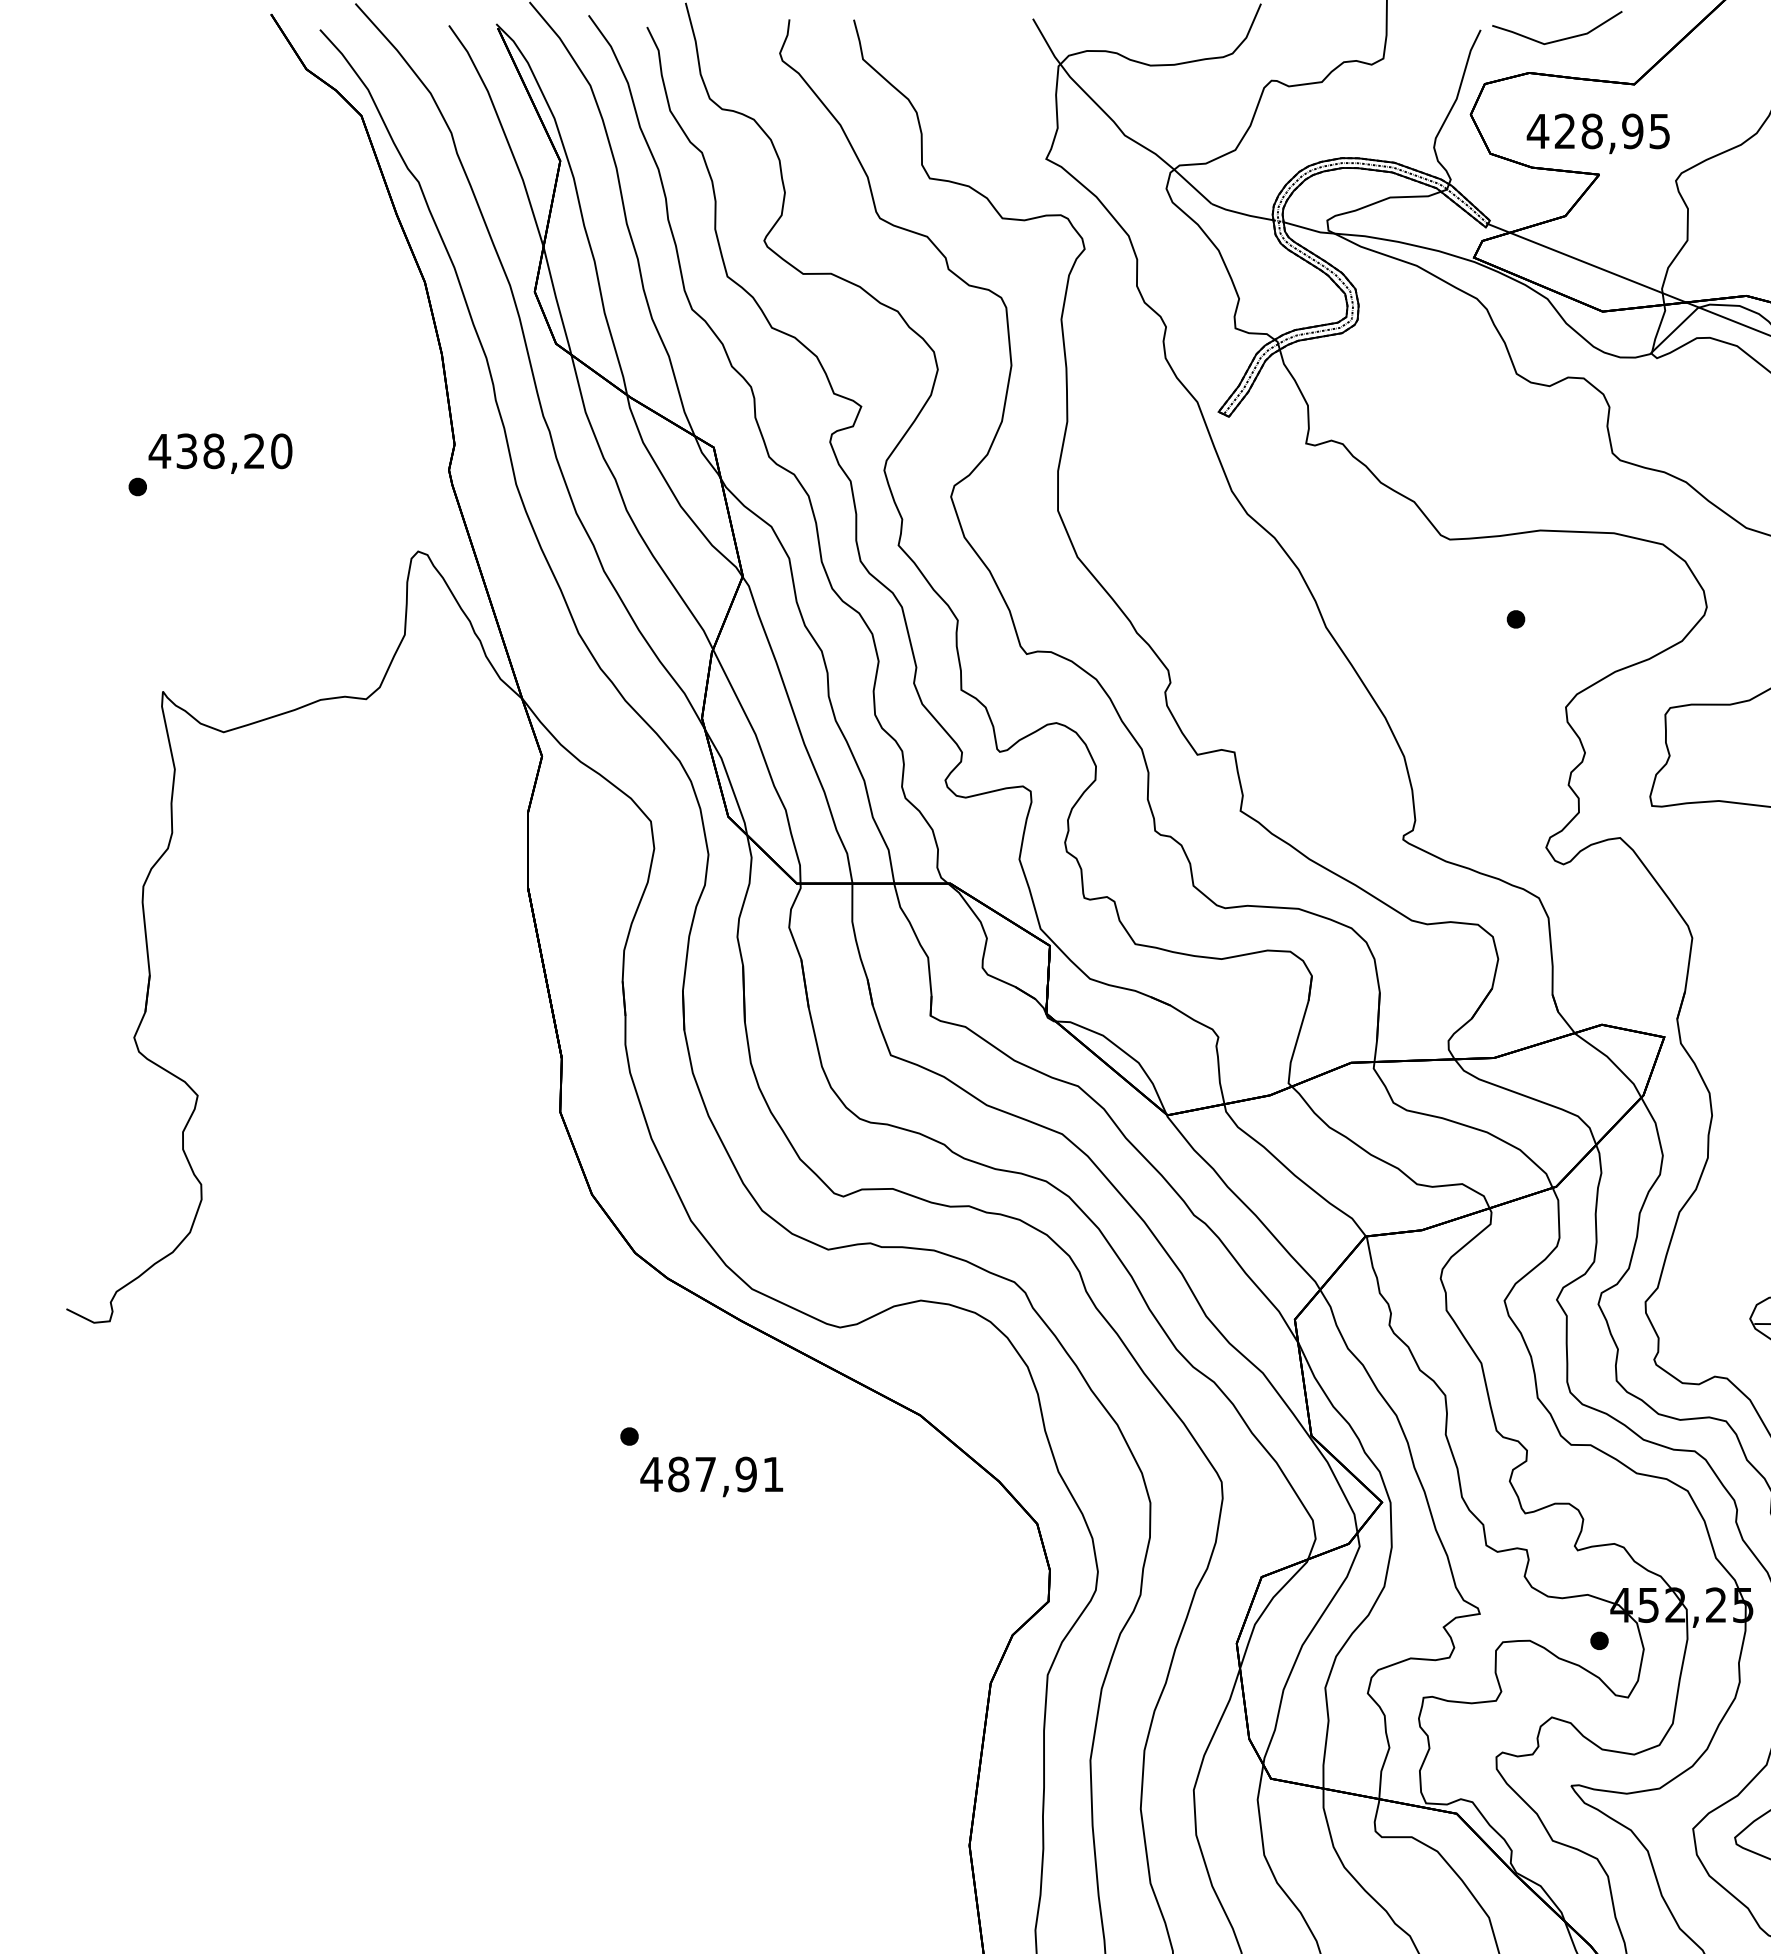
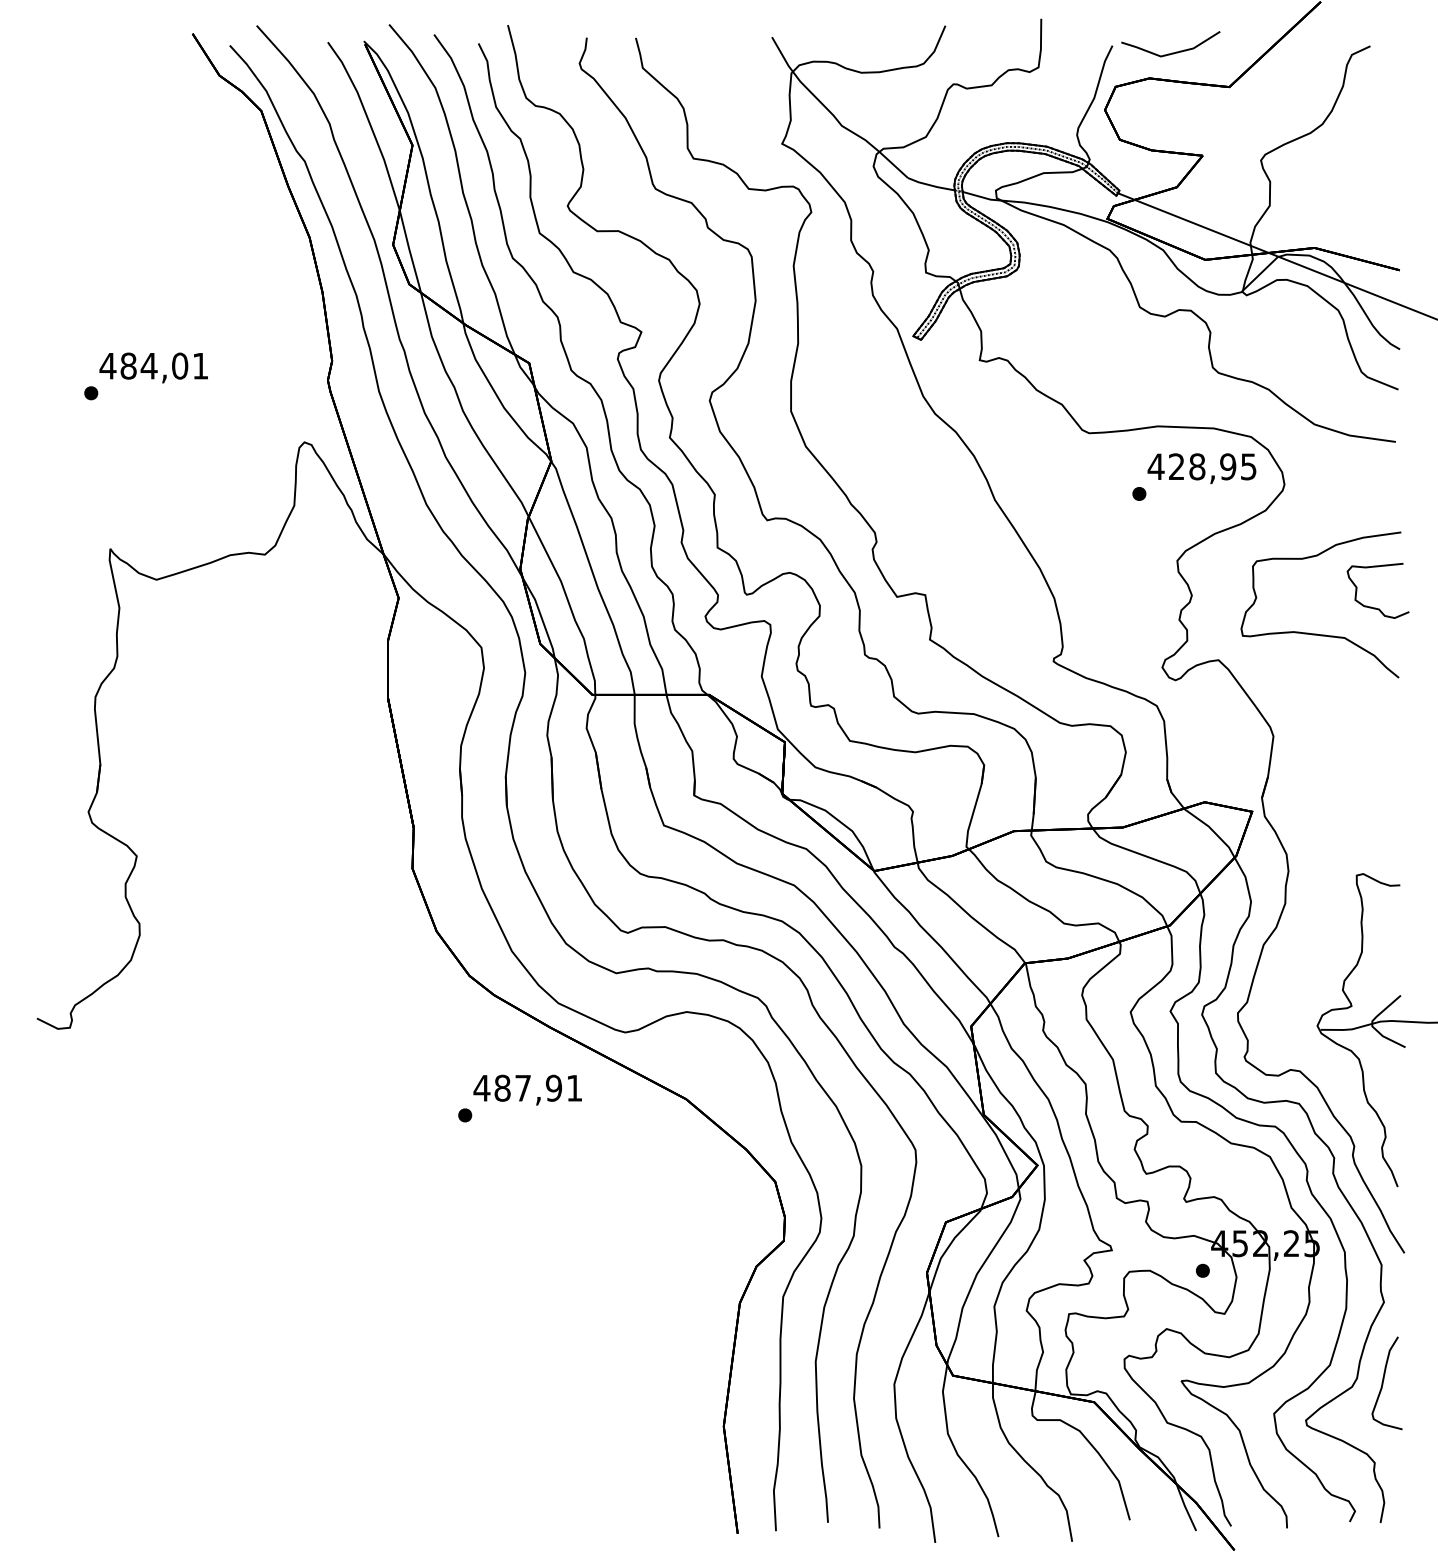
text: (1597, 133) -> (1201, 468), moved
text: (234, 450) -> (164, 365), 438,20 -> 484,01
text: (711, 1476) -> (527, 1089), moved

